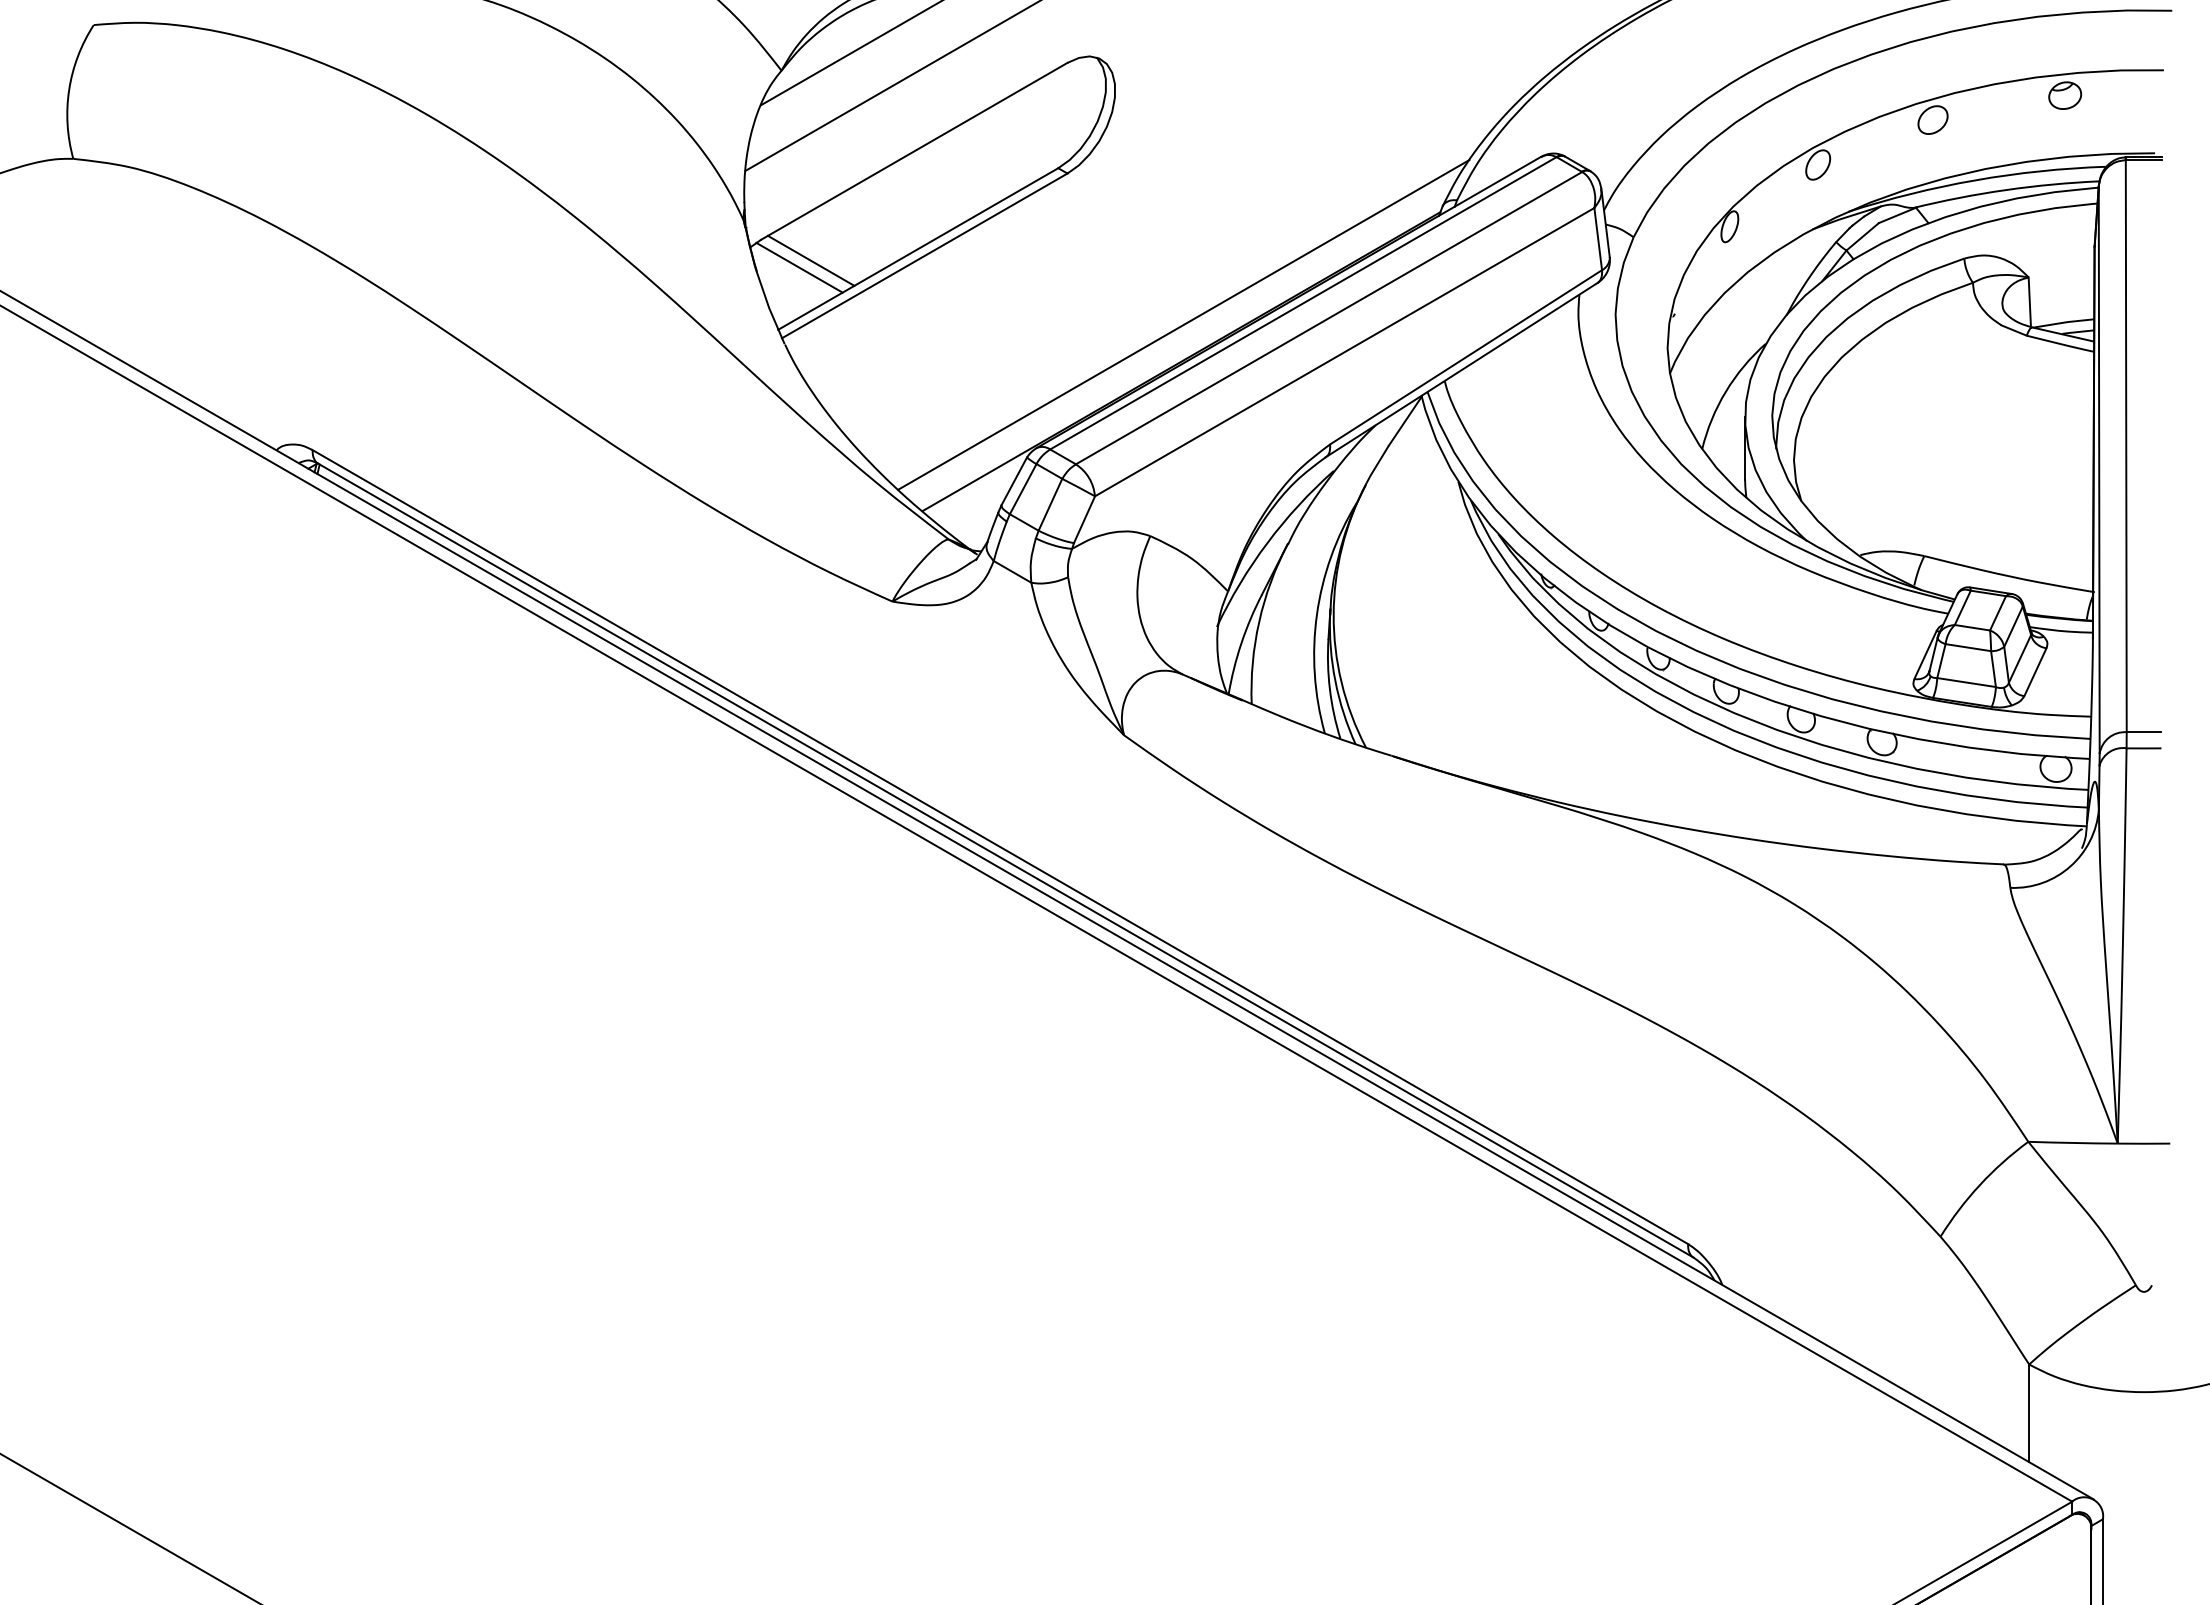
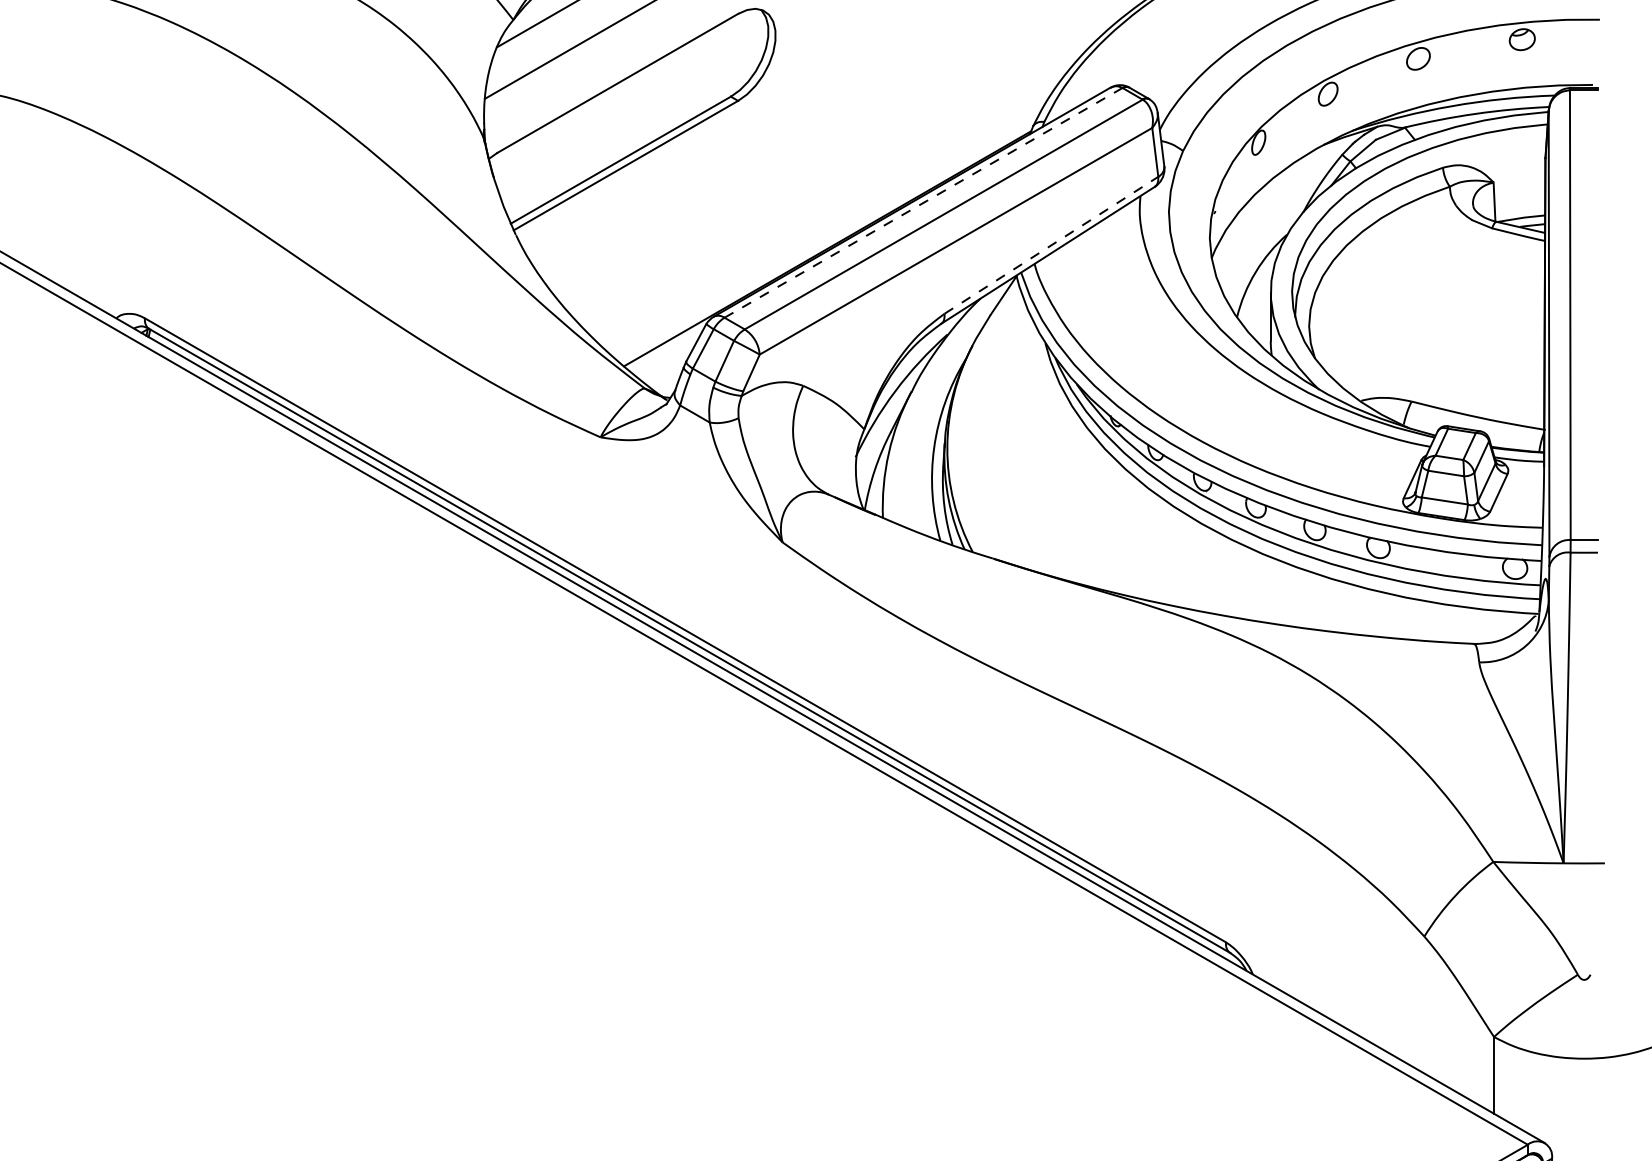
line: (810, 260) -> (536, 169), removed
line: (799, 267) -> (527, 174), removed
line: (1303, 303) -> (923, 203), solid -> dashed
line: (1183, 324) -> (829, 219), removed
line: (1466, 357) -> (1051, 245), solid -> dashed

